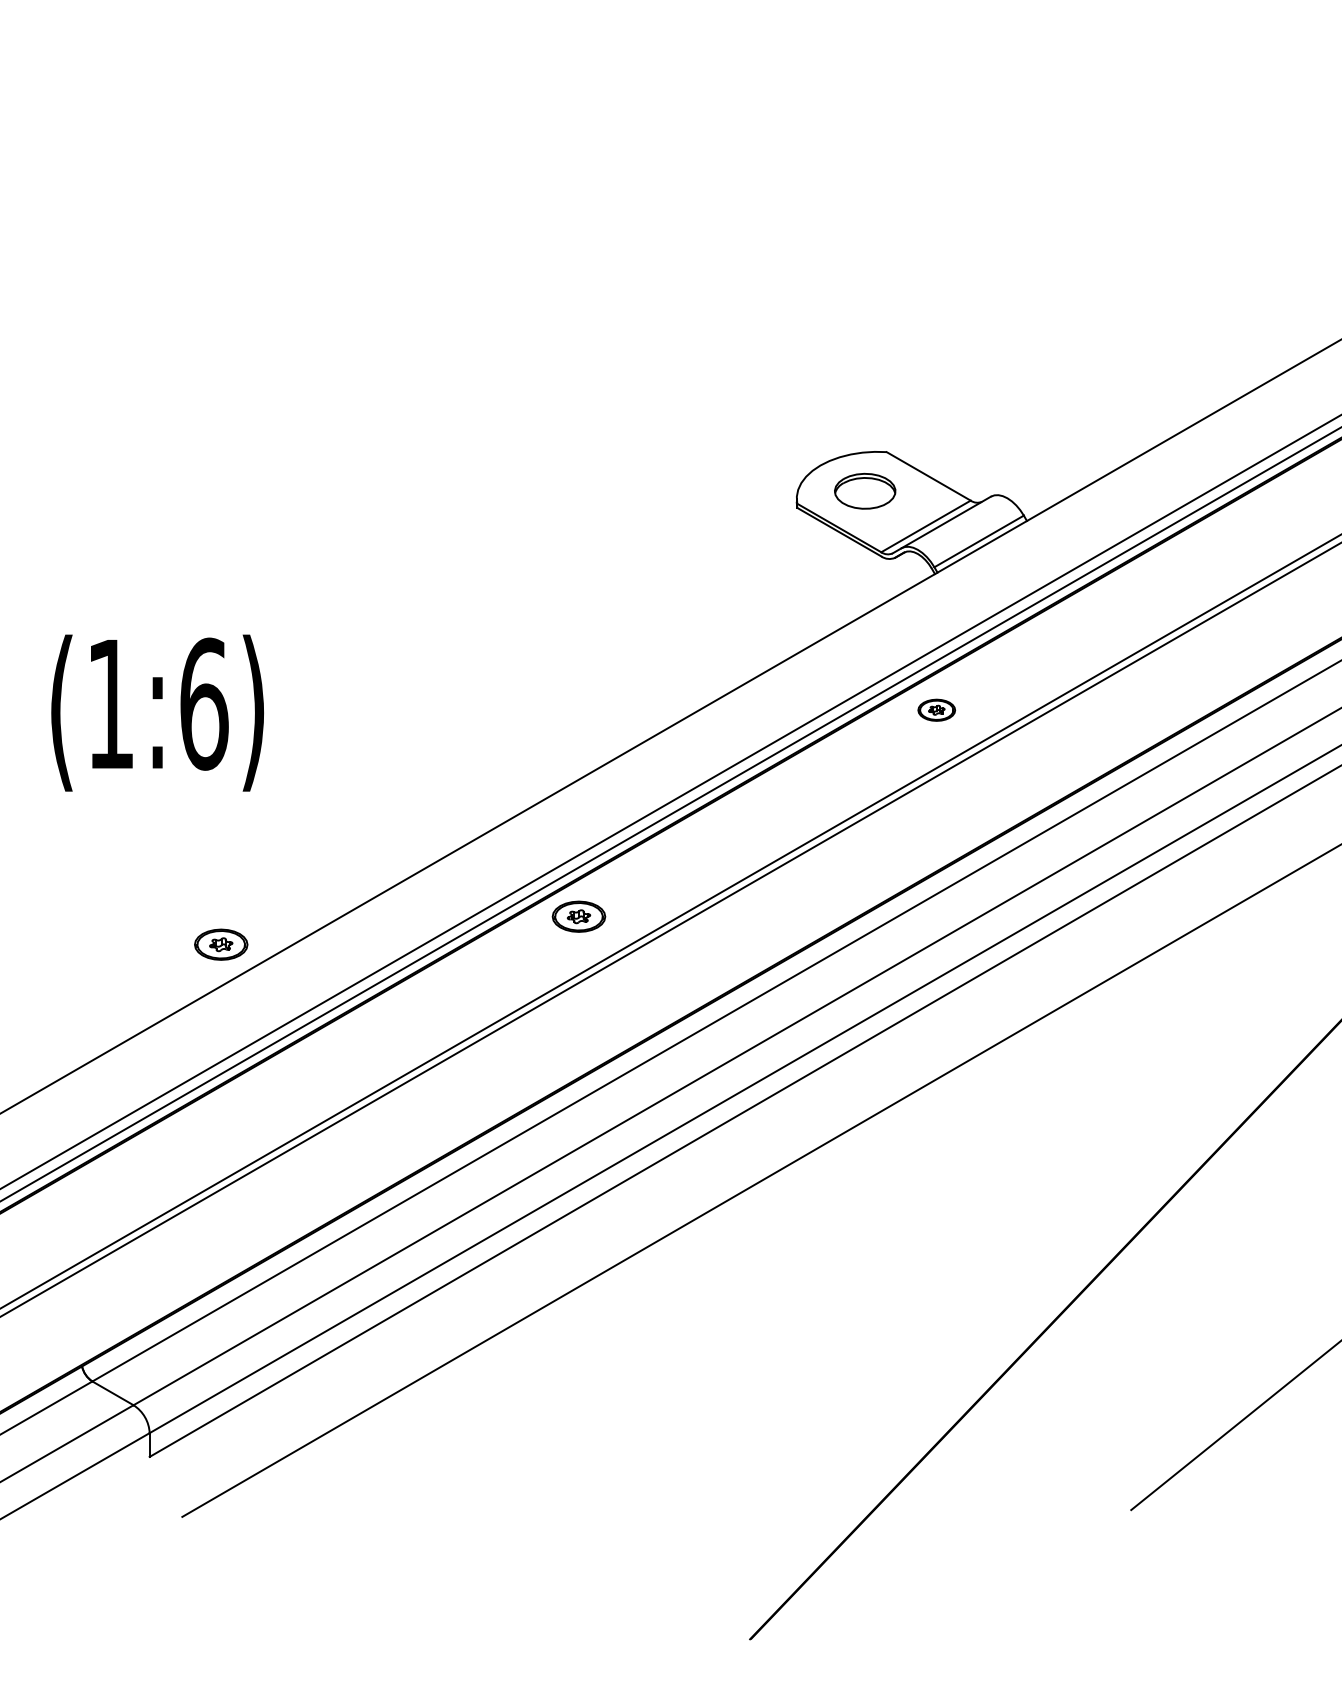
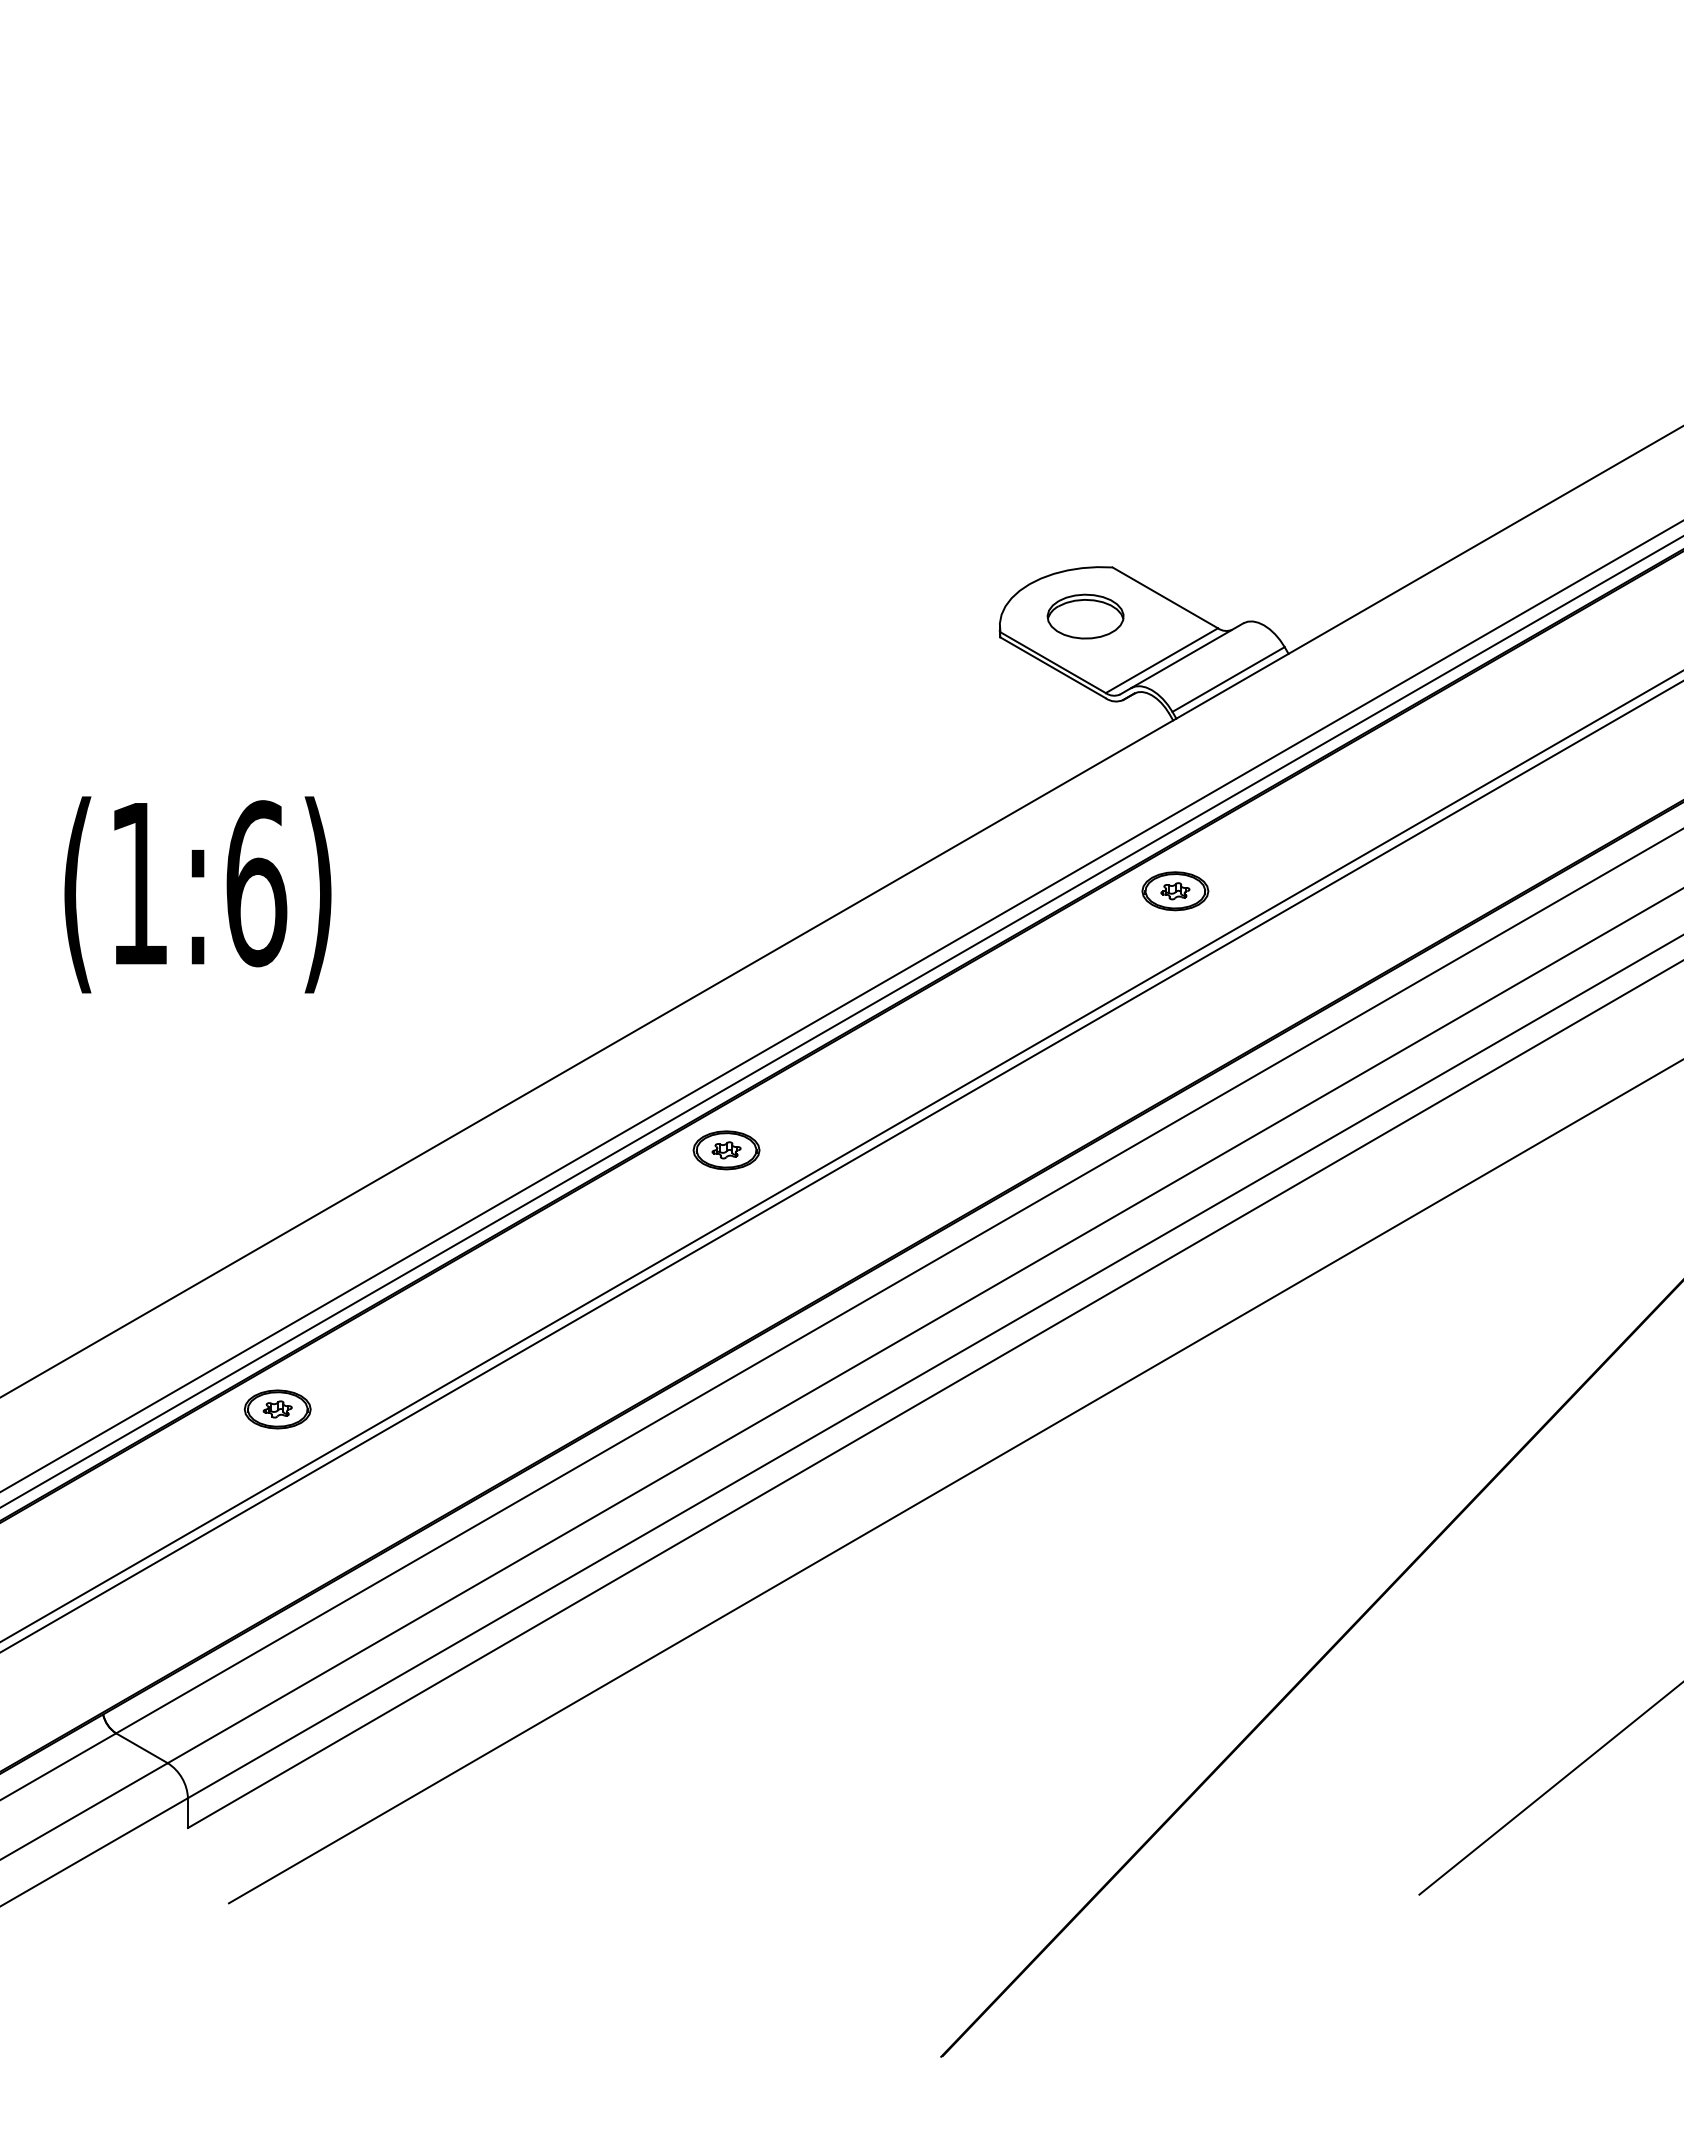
part: (936, 710) -> (1175, 891), size x1.43
part: (221, 944) -> (277, 1409), moved

